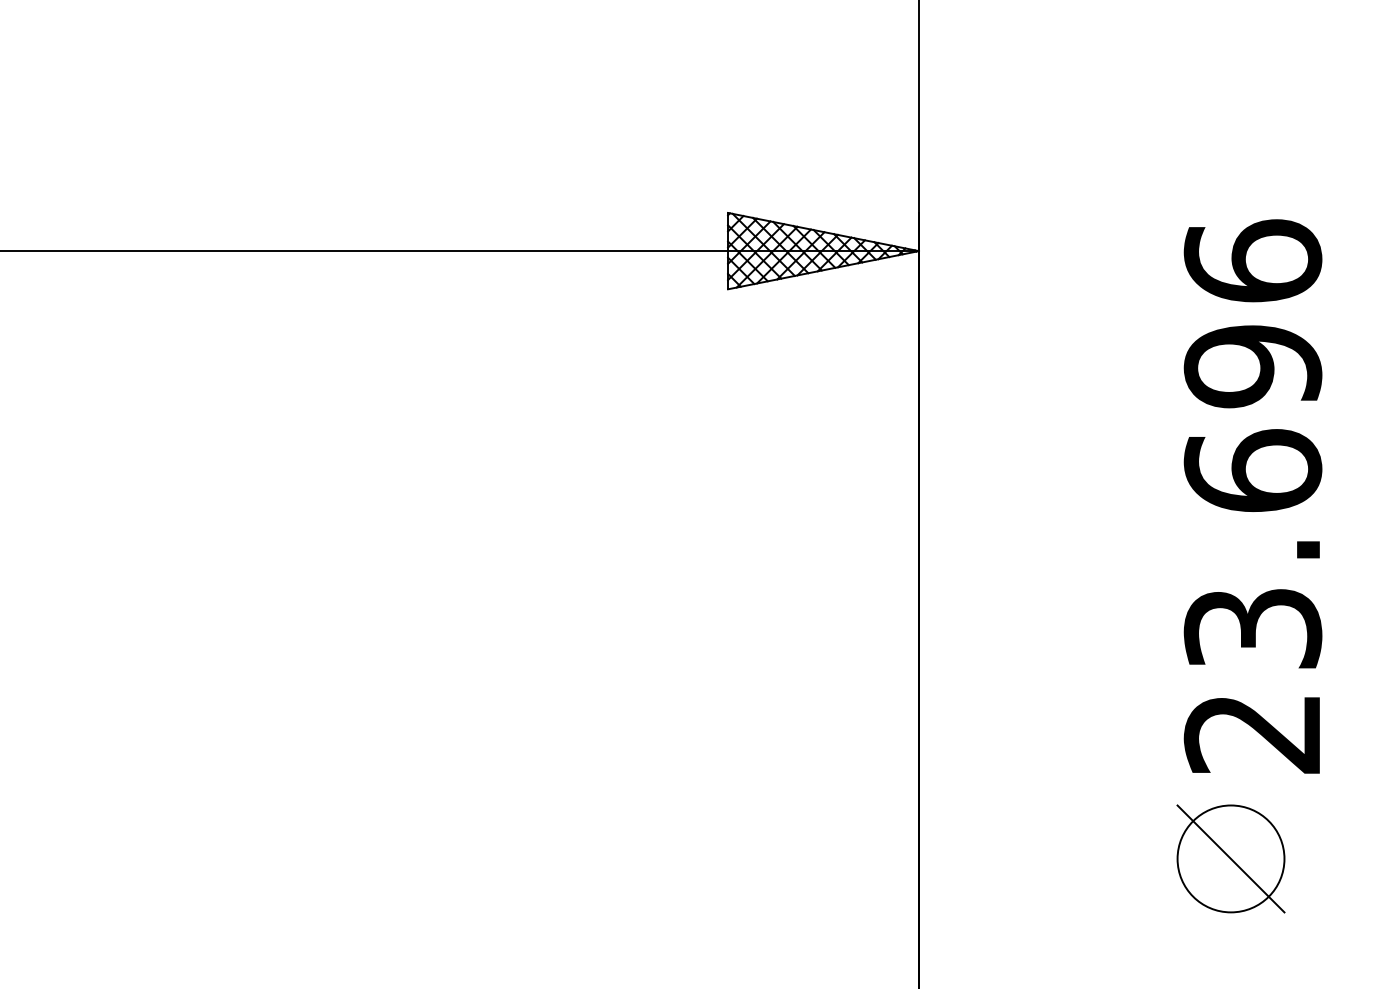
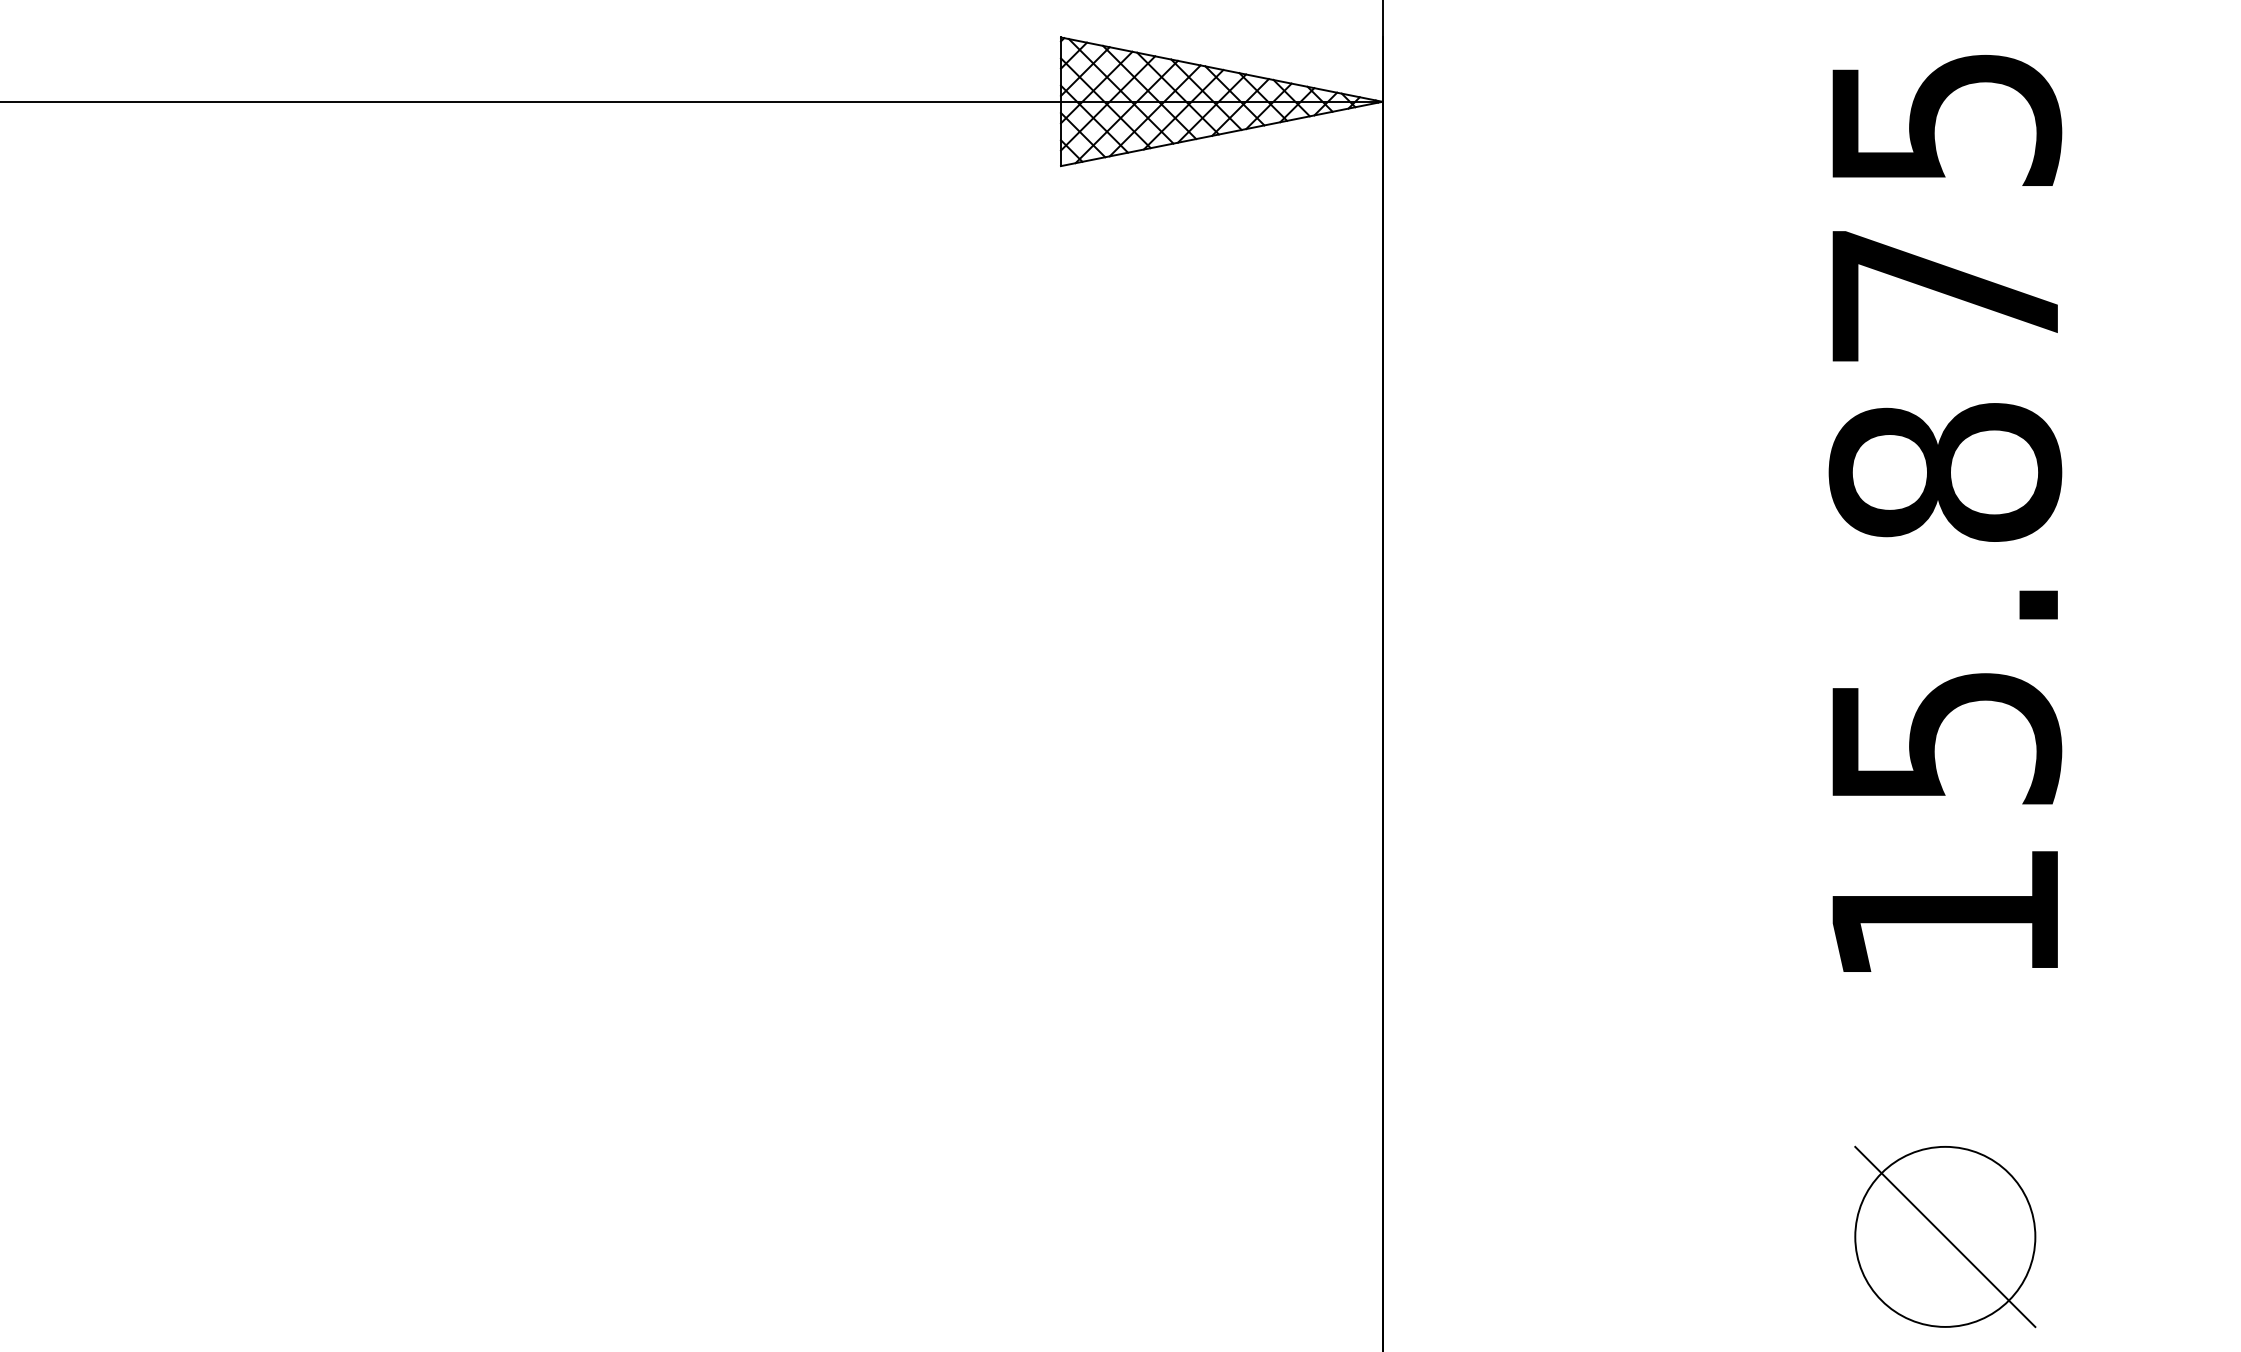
text: (1252, 496) -> (1944, 515), 23.696 -> 15.875
part: (1230, 858) -> (1944, 1236), moved

